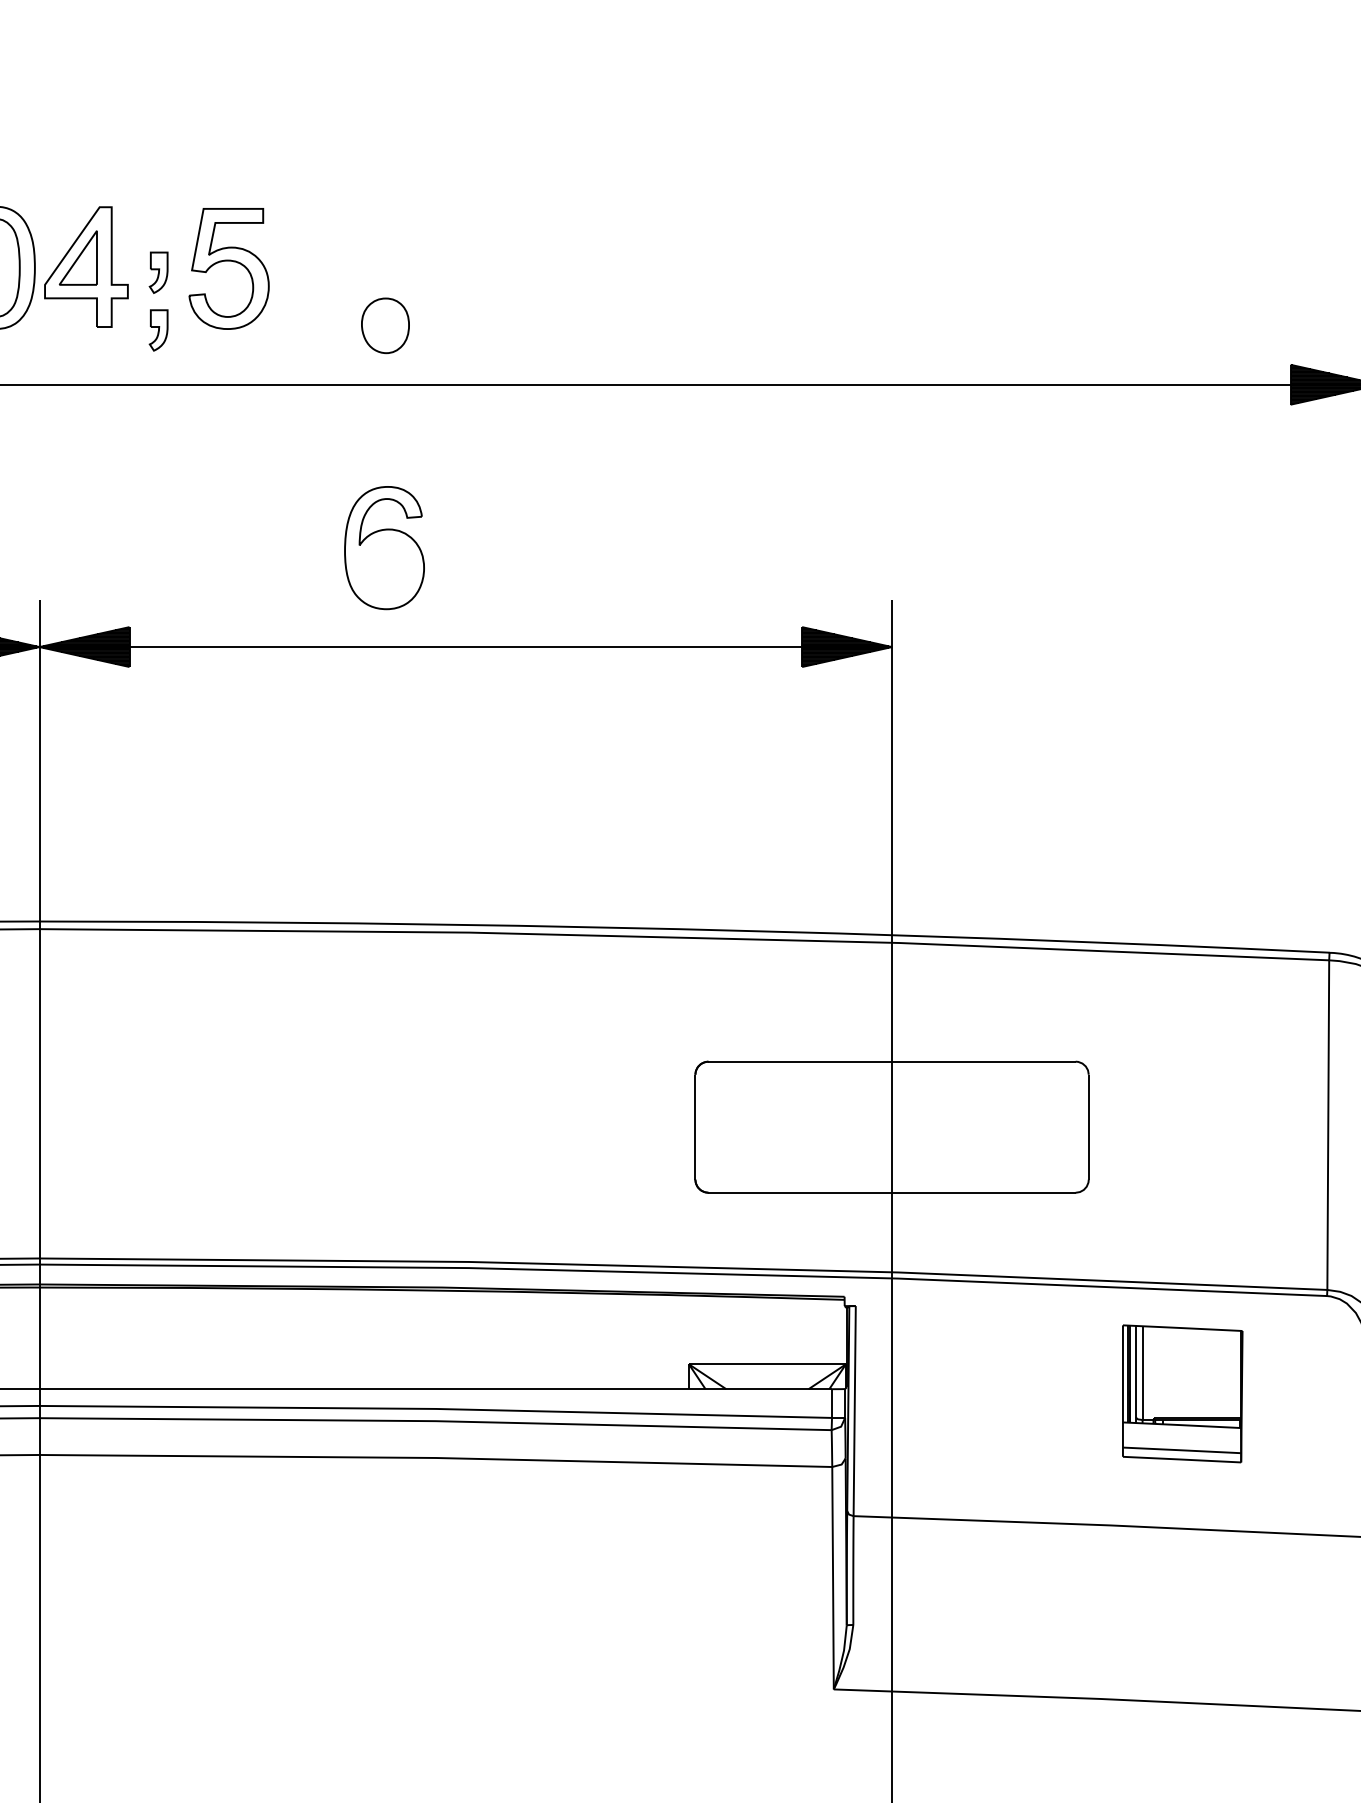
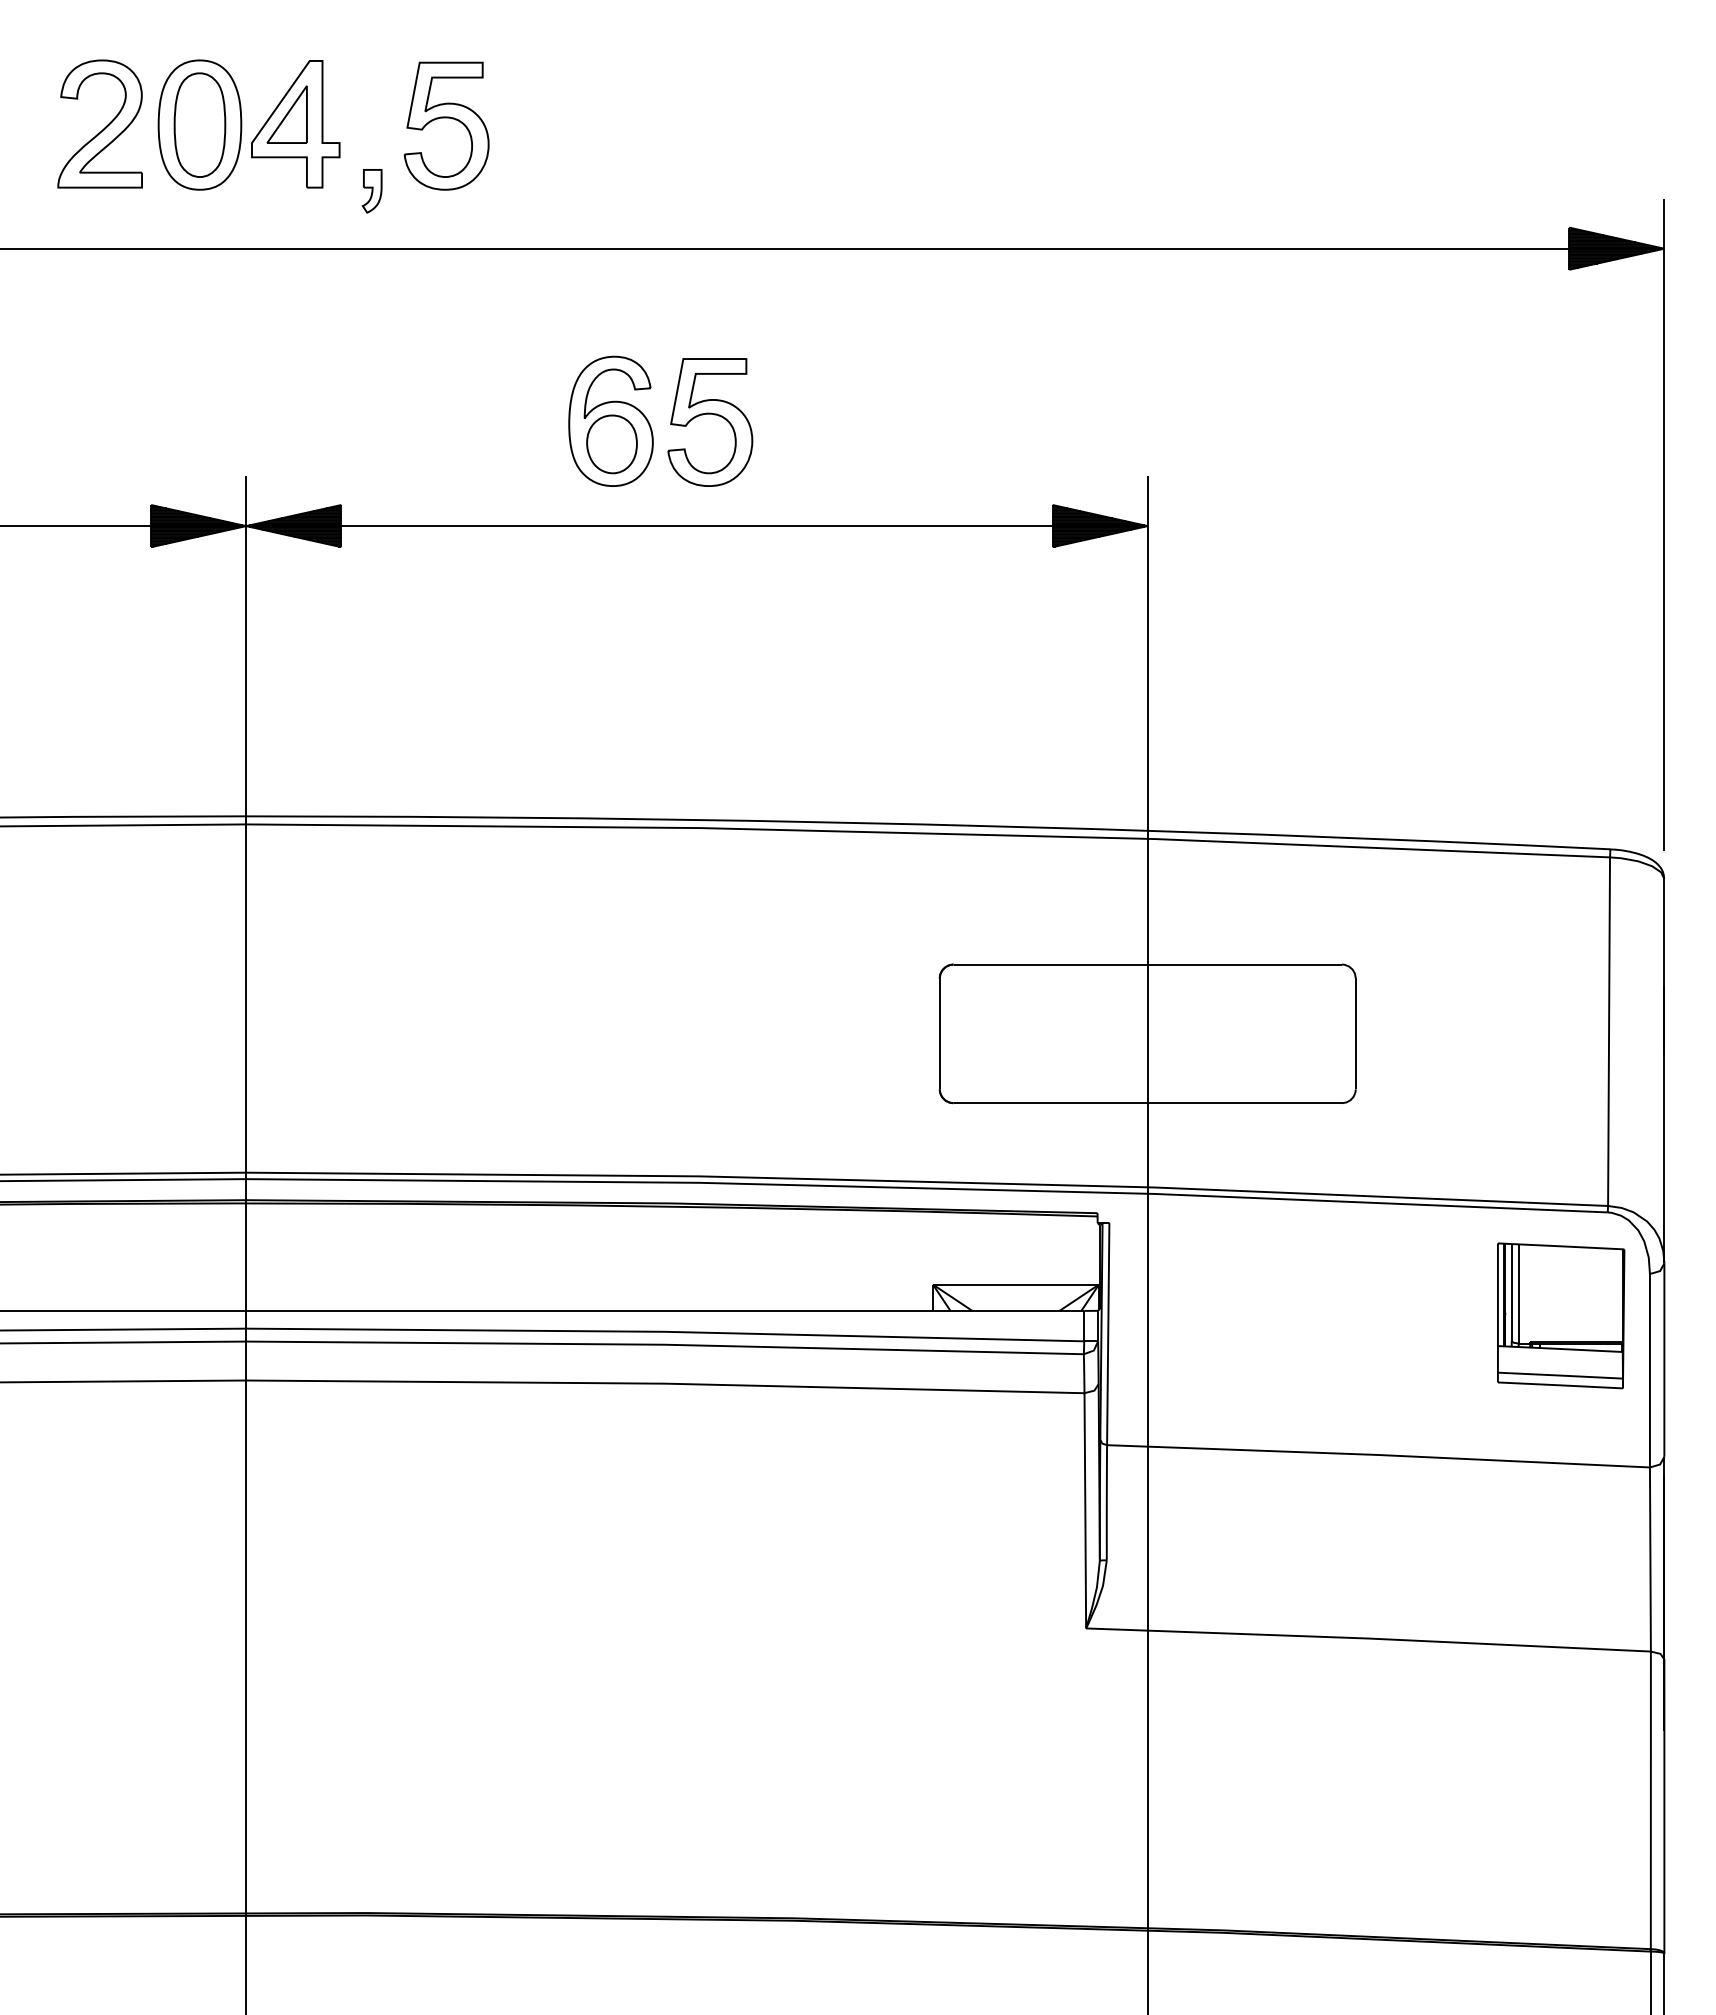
part: (158, 272) -> (371, 130), removed
part: (384, 325) -> (611, 444), moved
part: (478, 541) -> (710, 414), added
part: (1183, 1393) -> (1561, 1315), moved

